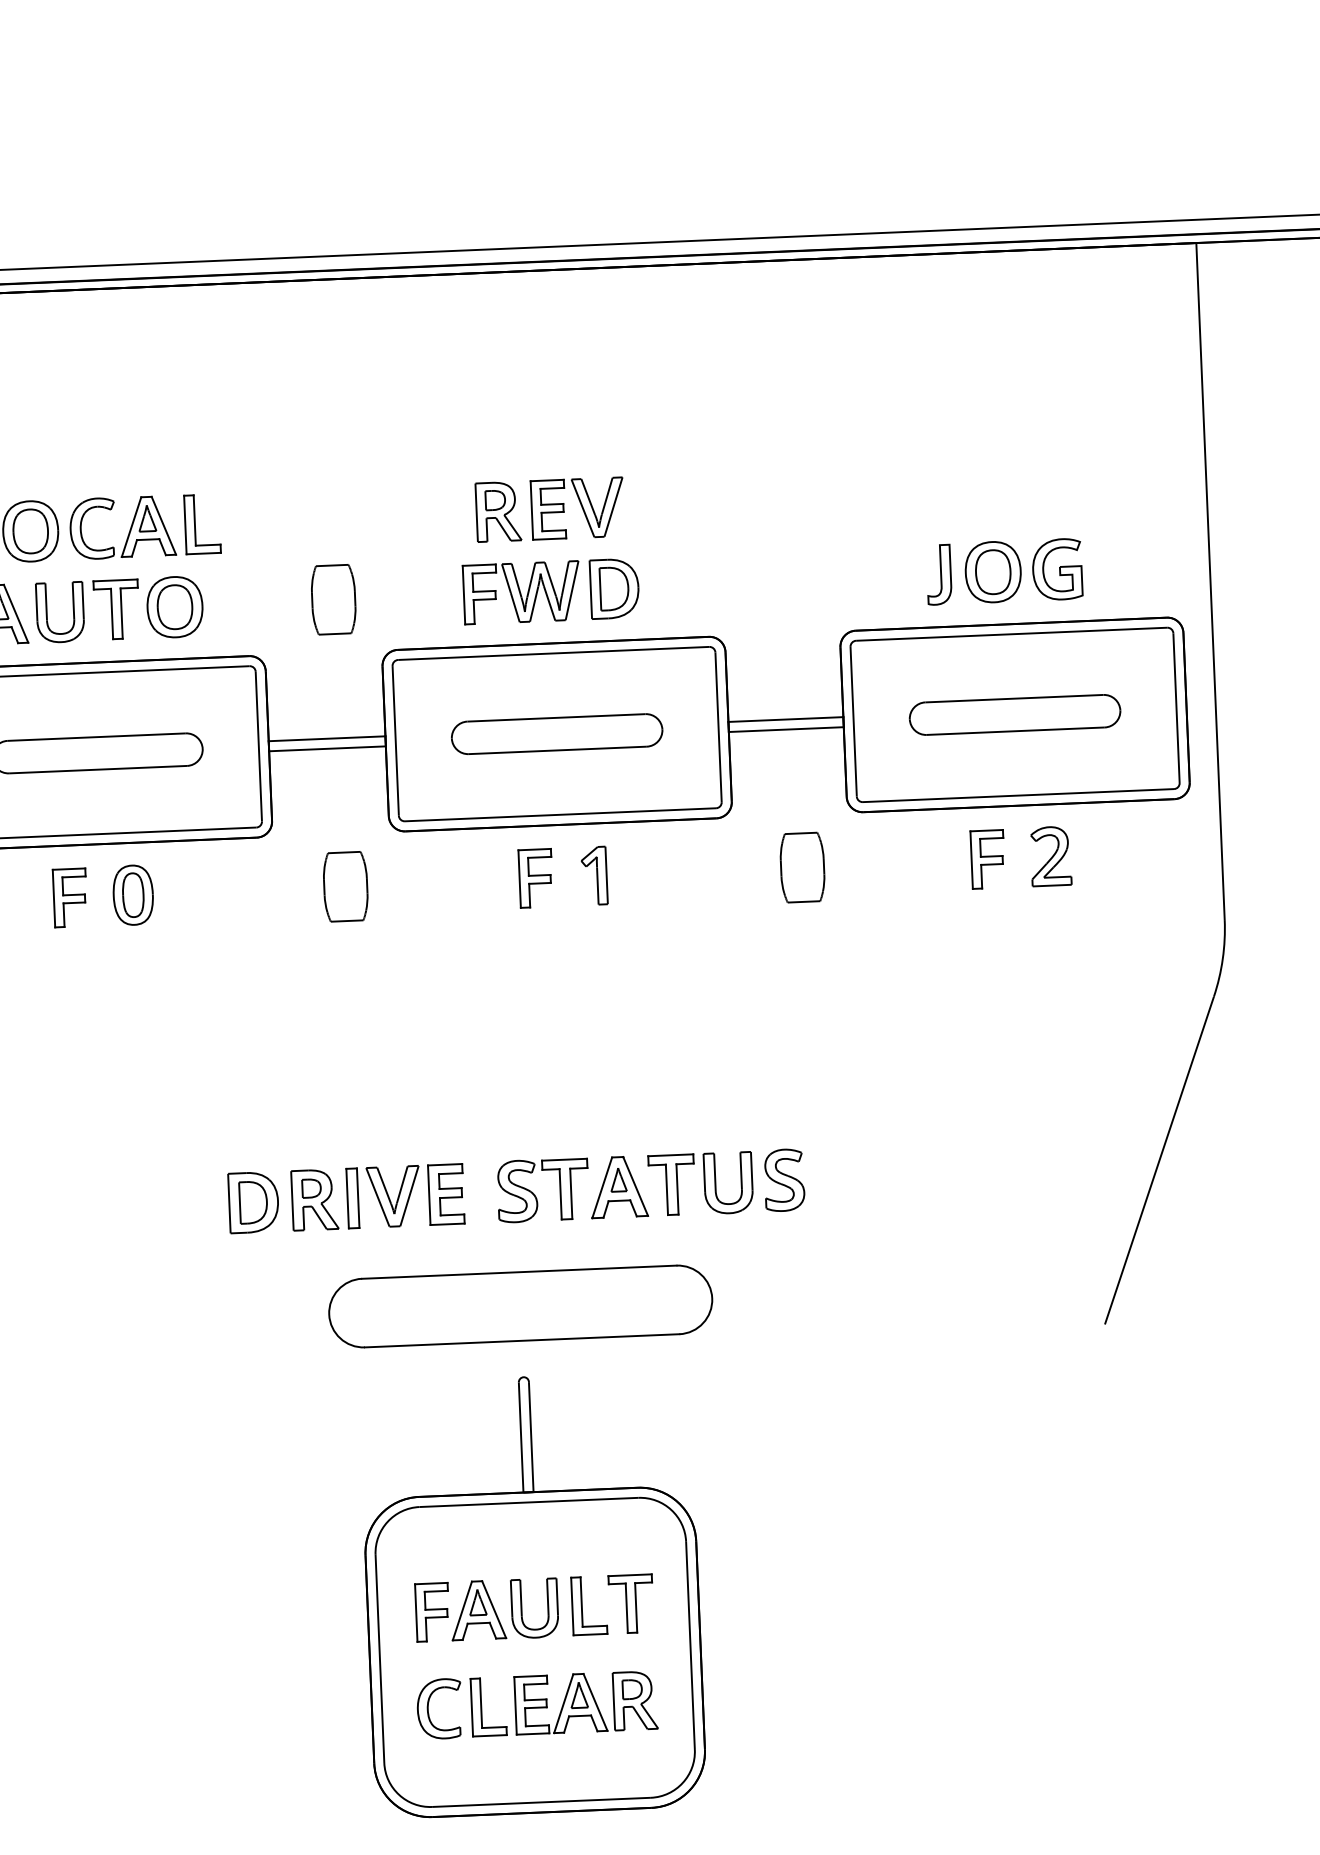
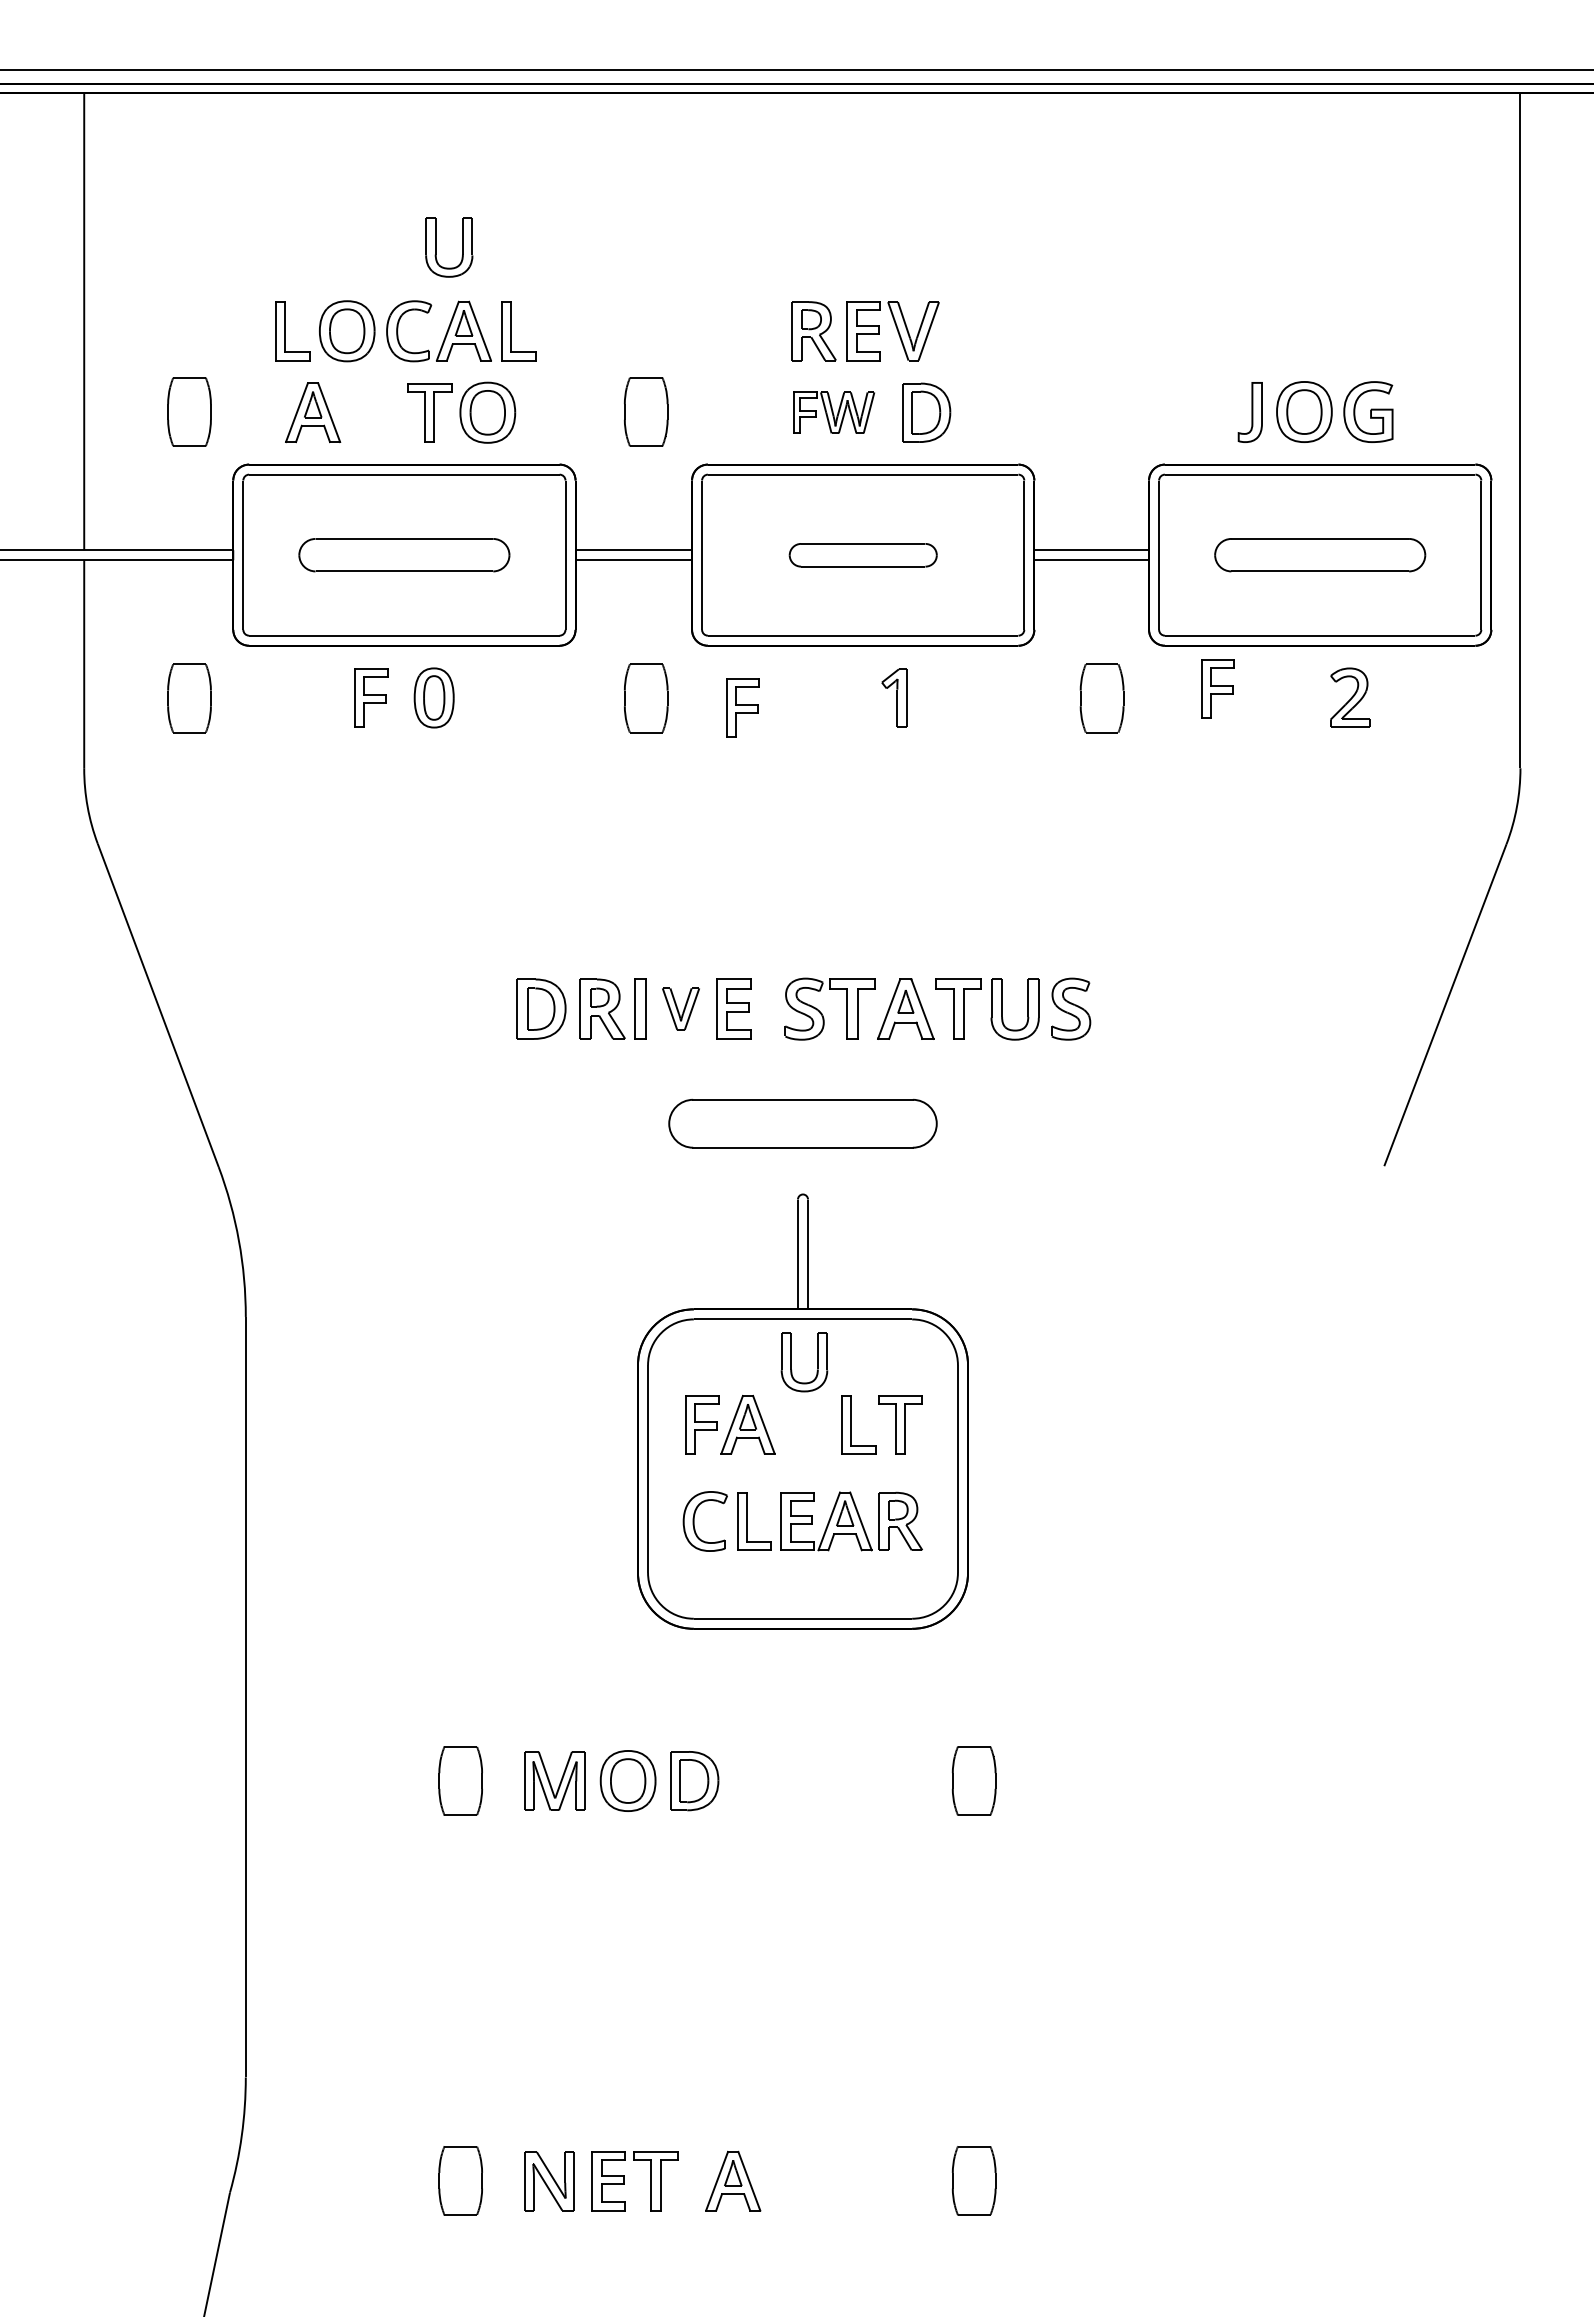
part: (521, 592) -> (833, 412), size x0.7
part: (47, 613) -> (436, 247), moved
part: (557, 734) -> (863, 555), size x0.7
part: (987, 858) -> (1217, 688), moved
part: (535, 877) -> (742, 707), moved
part: (393, 1196) -> (680, 1008), size x0.7
part: (520, 1306) -> (802, 1123), size x0.7
part: (521, 1609) -> (791, 1362), moved

